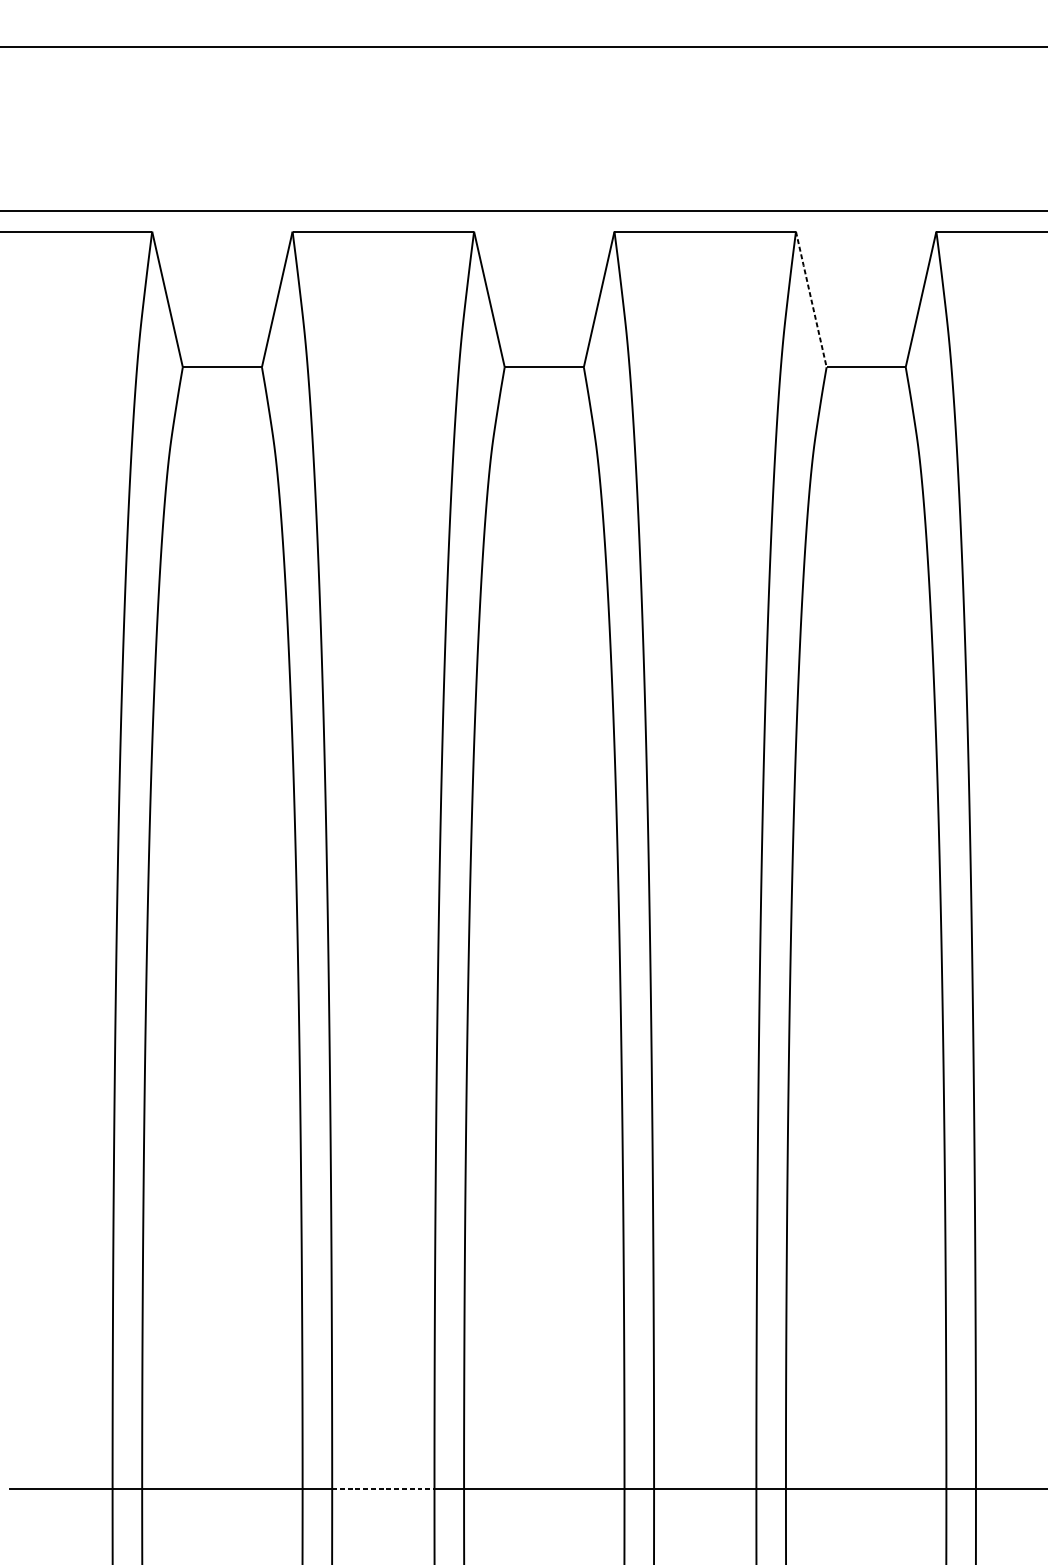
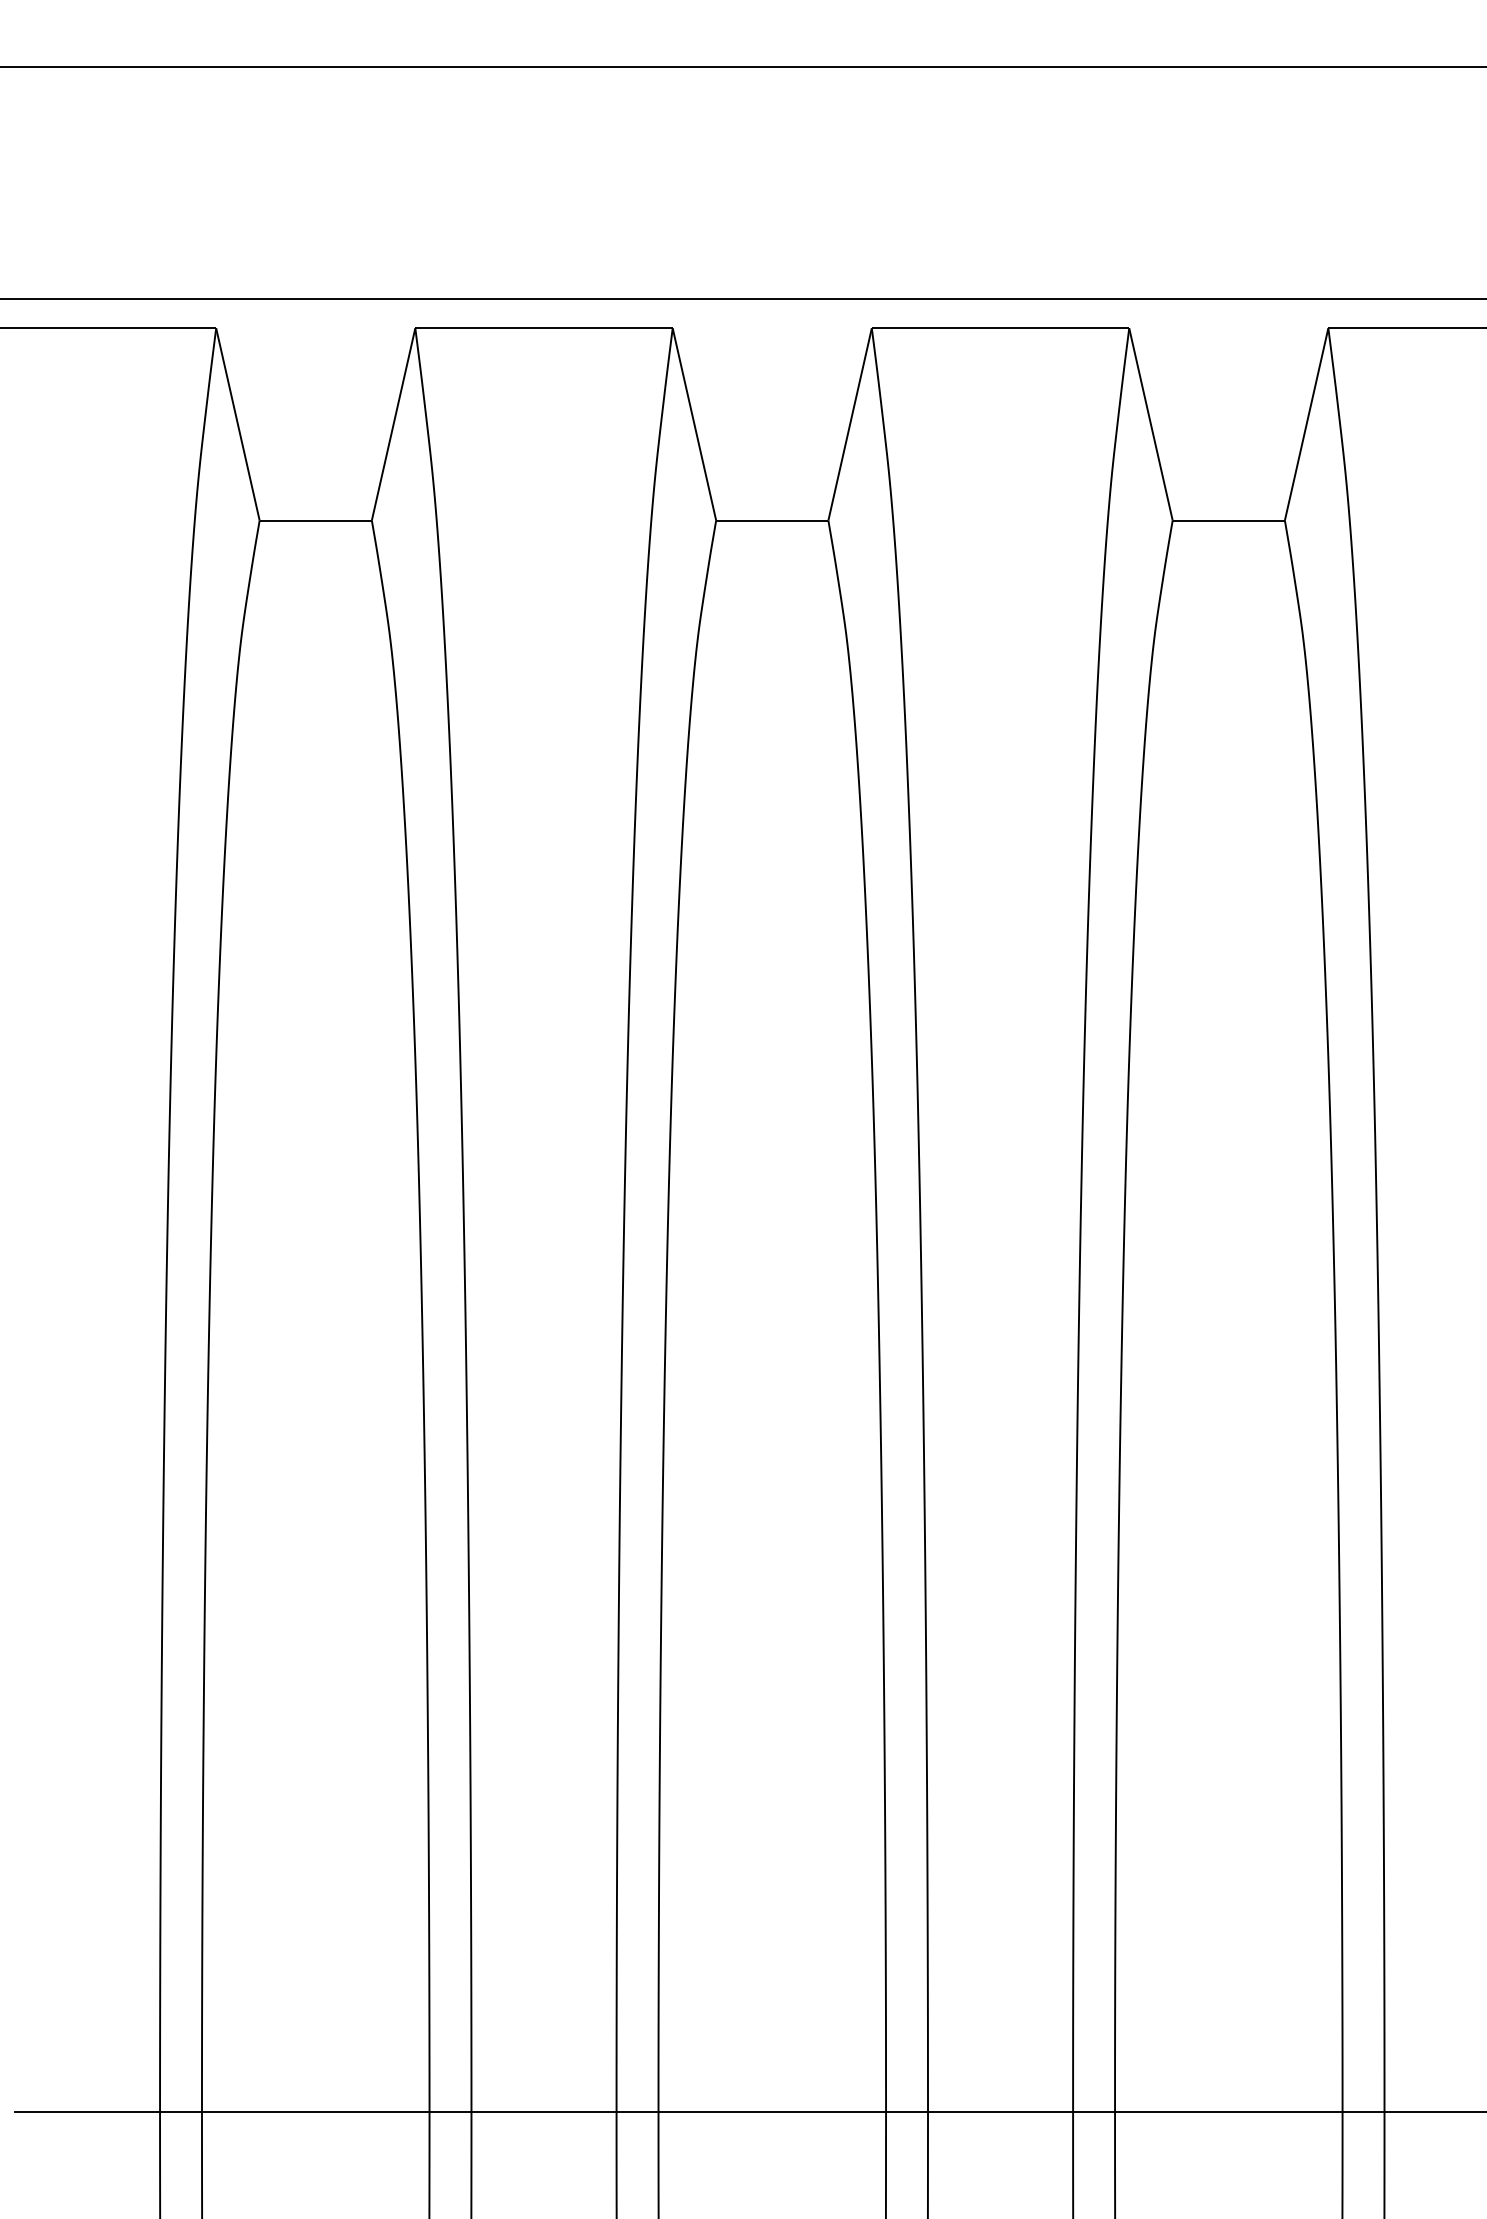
line: (810, 299) -> (1150, 424), dashed -> solid
line: (383, 1489) -> (544, 2111), dashed -> solid

